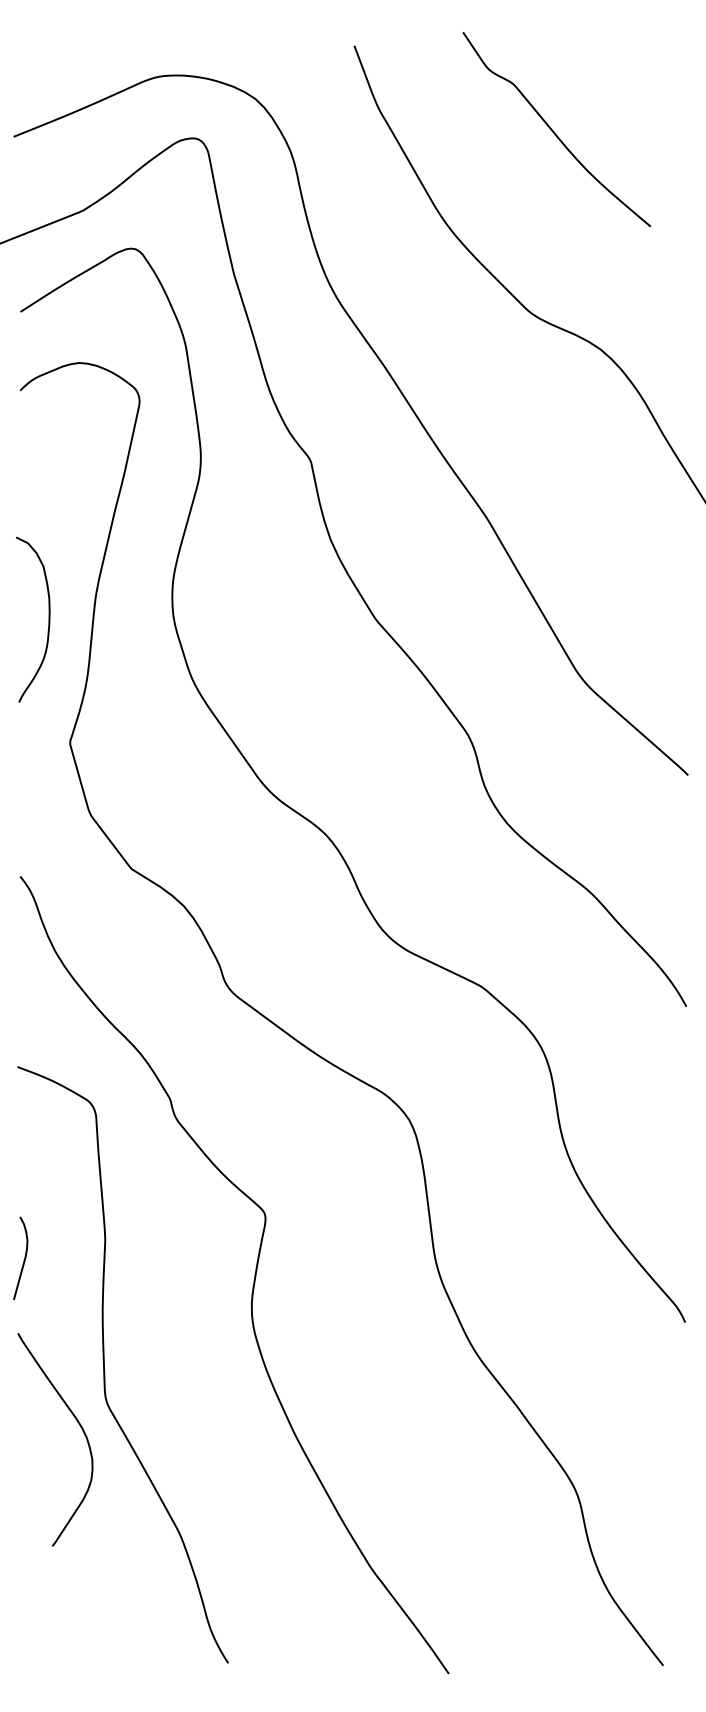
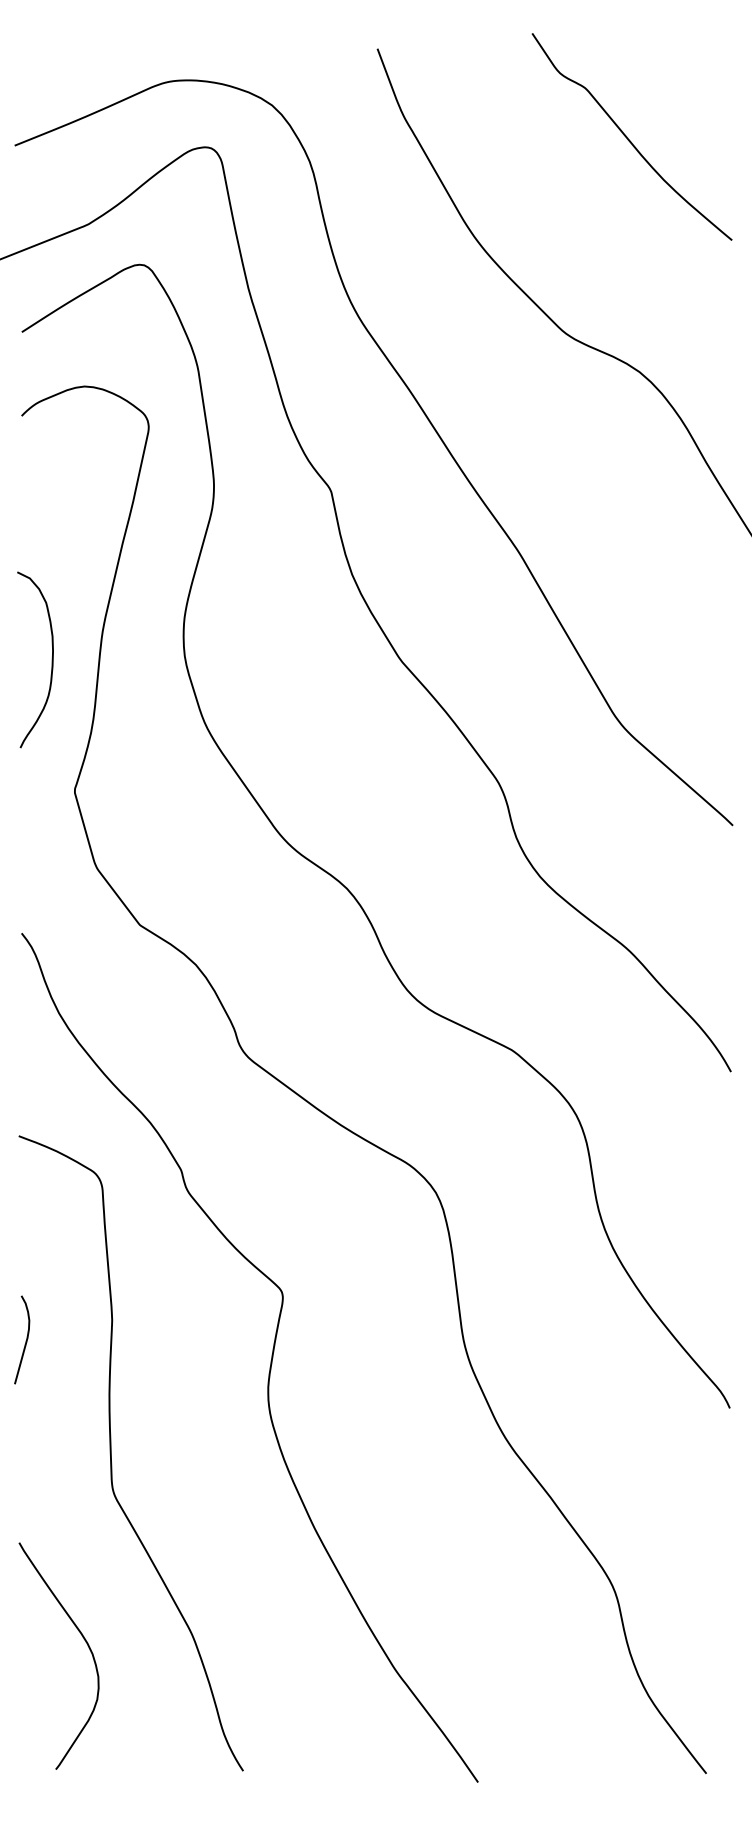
curve: (553, 131) -> (628, 138), moved
curve: (78, 1424) -> (83, 1639), moved

